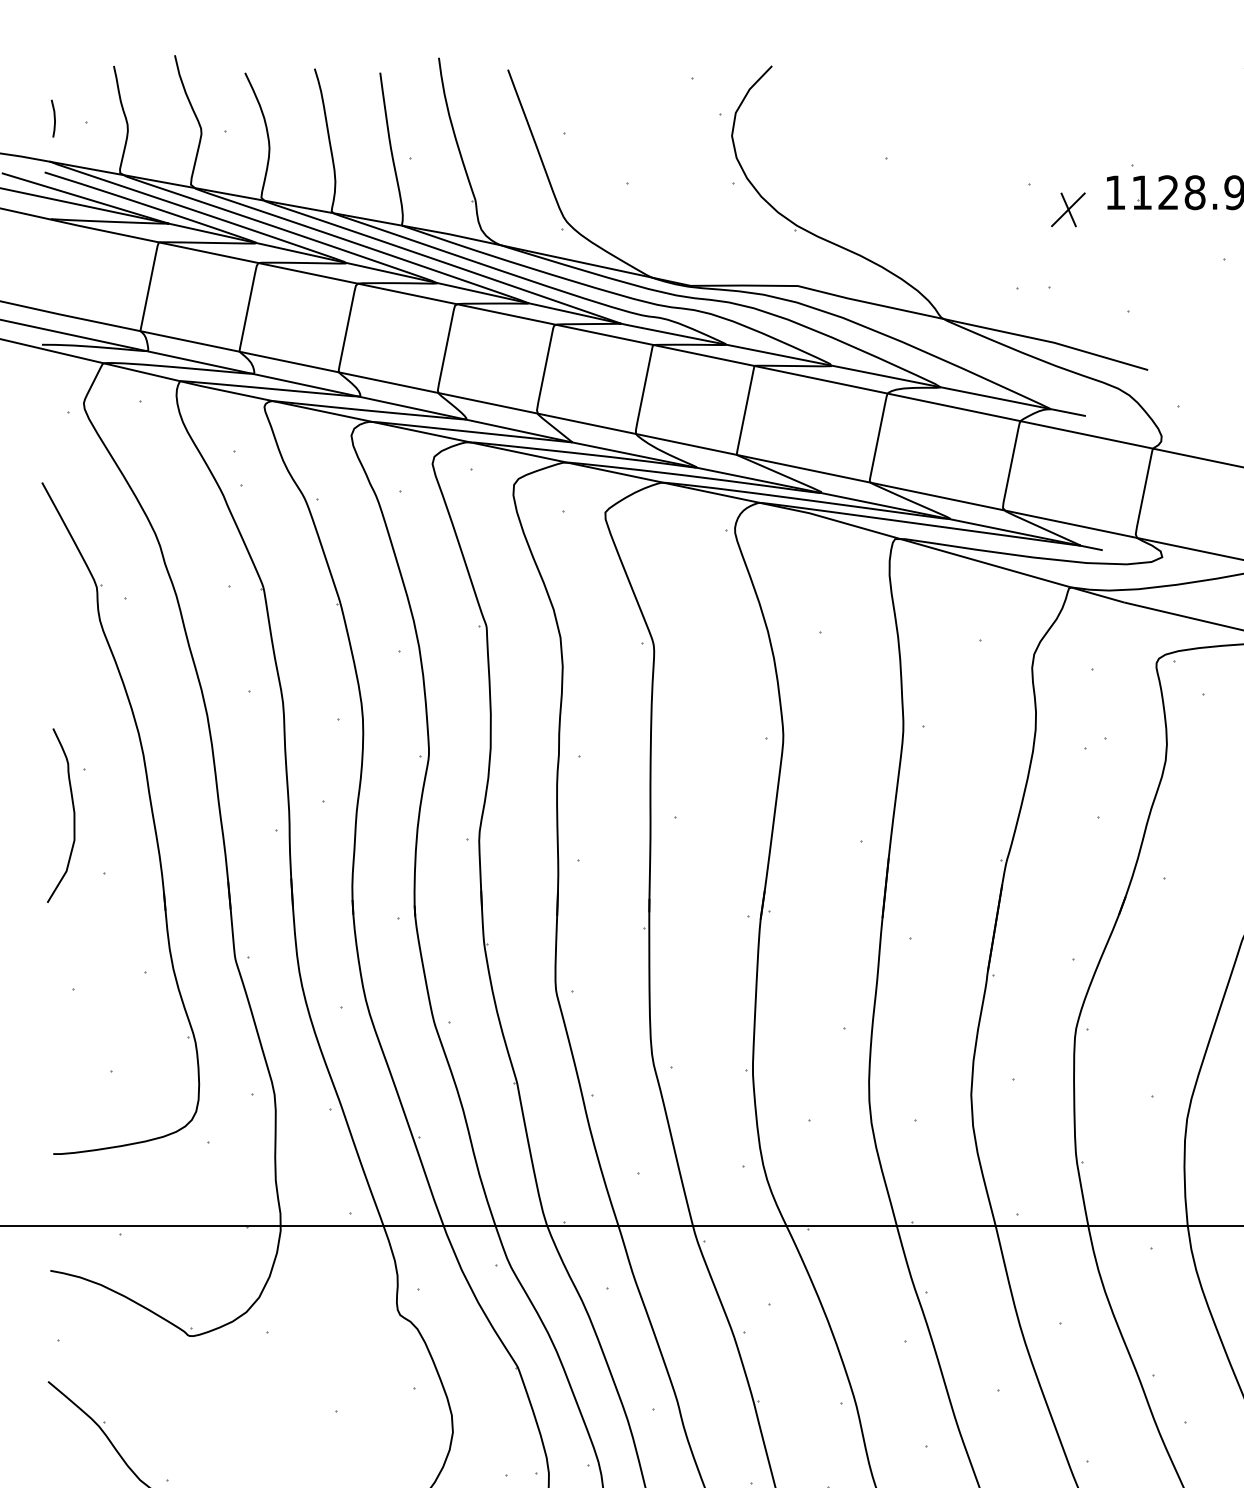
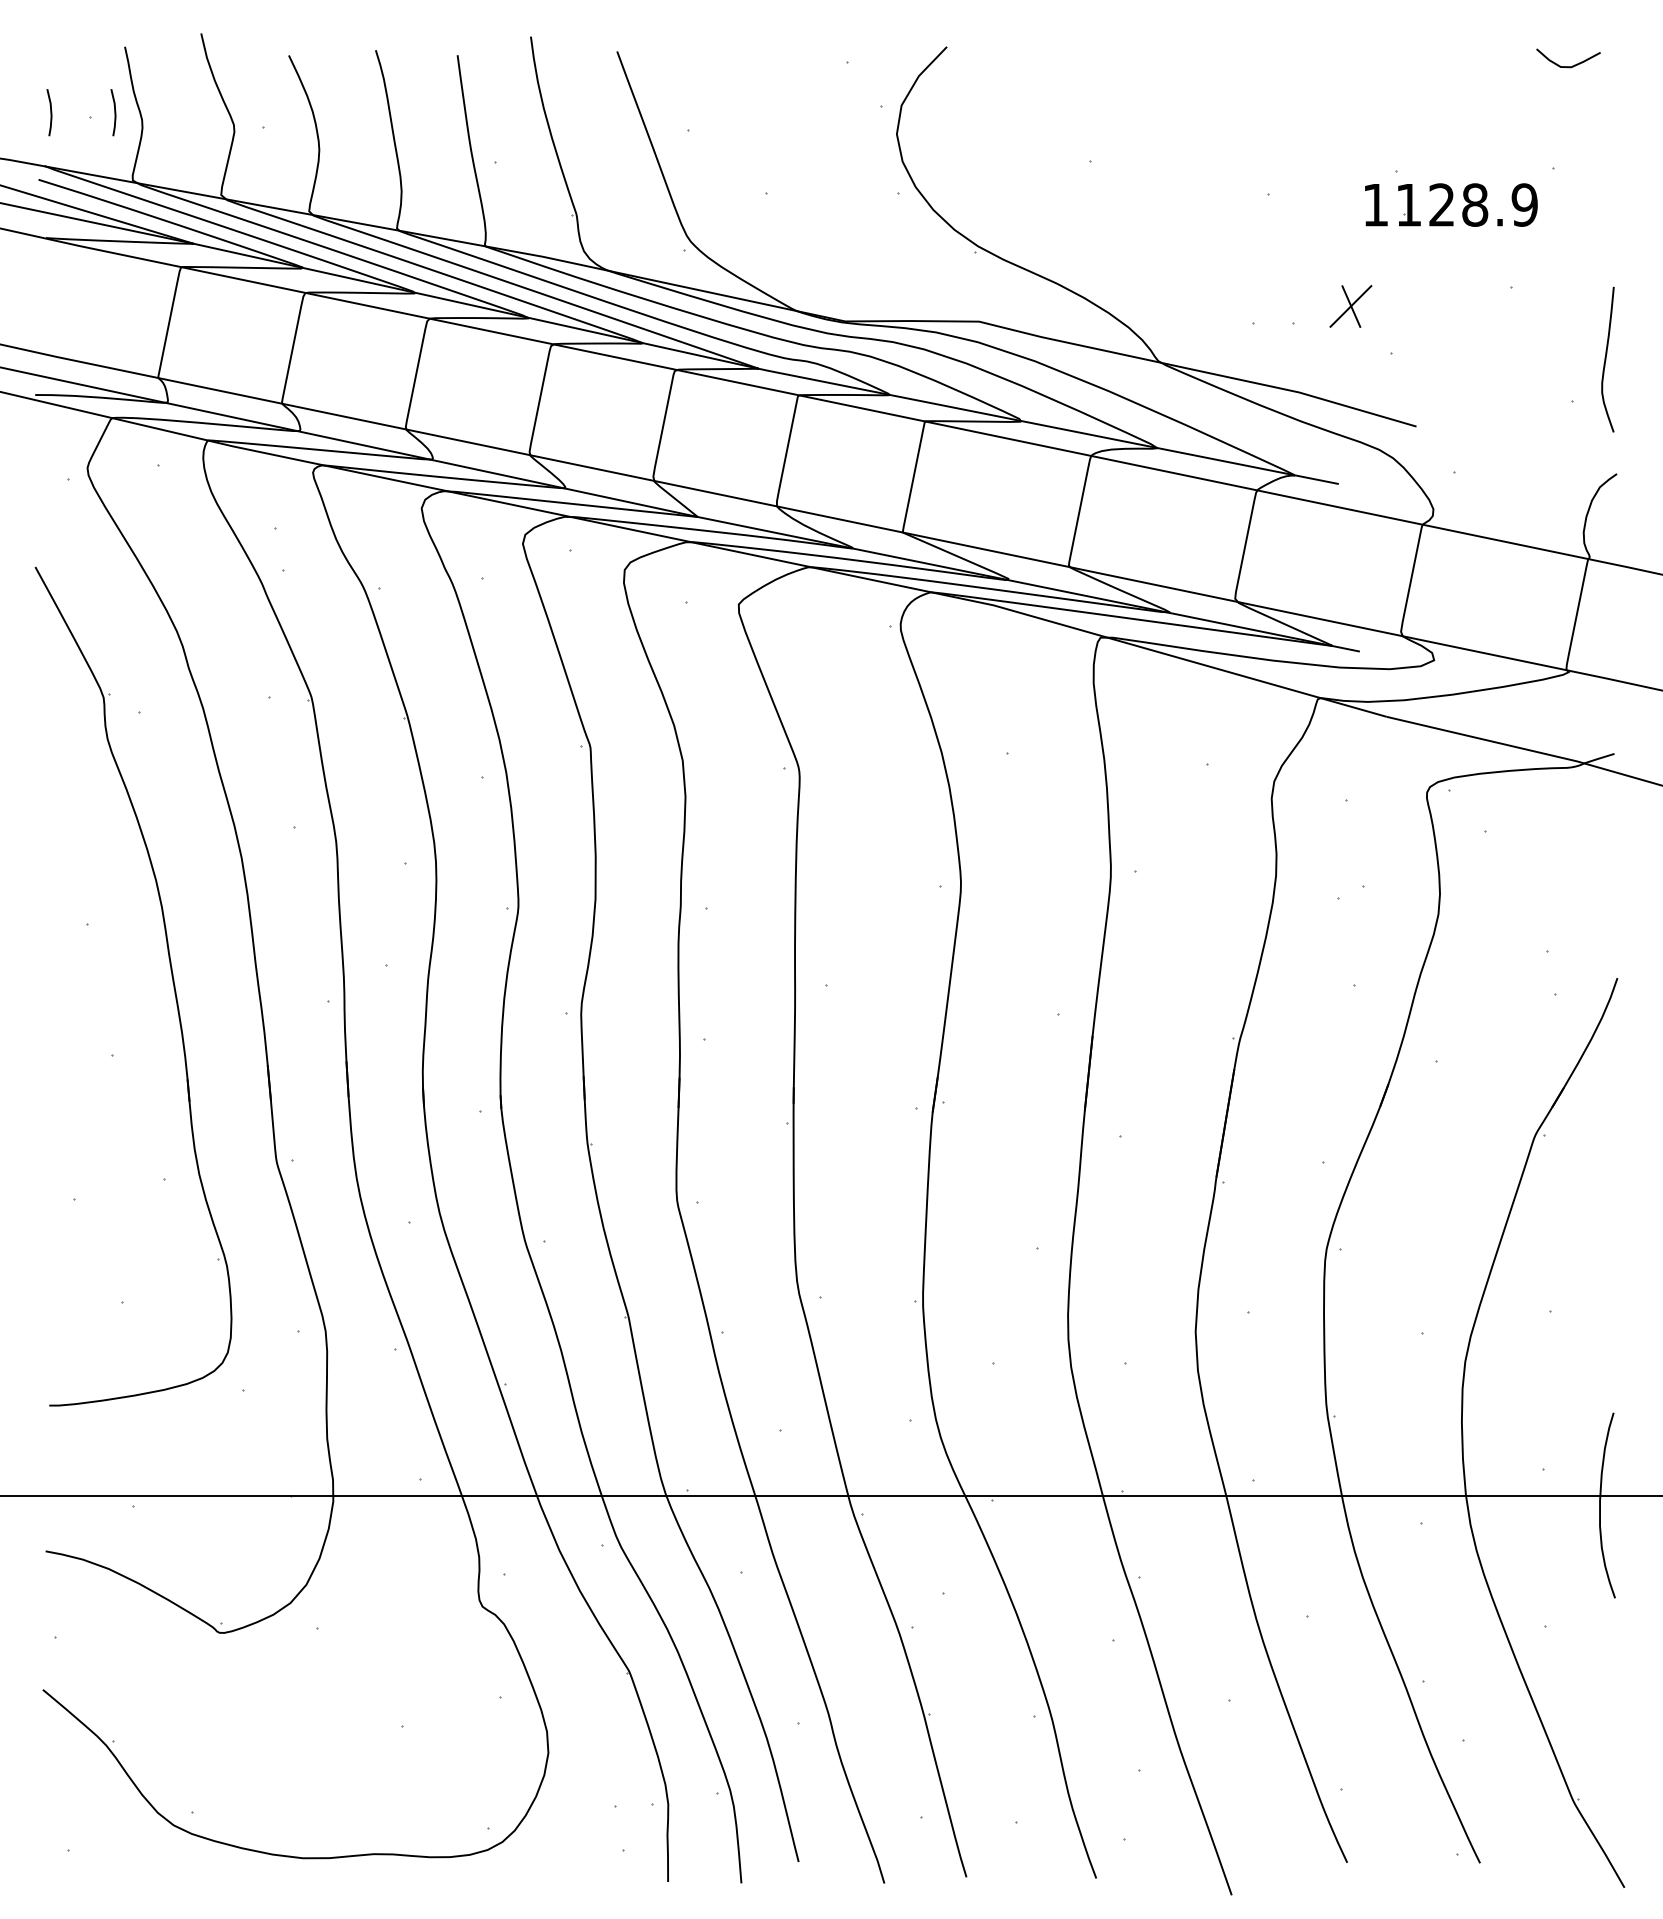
line: (105, 118) -> (114, 112), added
part: (1068, 209) -> (1350, 306), moved
curve: (73, 816) -> (74, 983), removed

